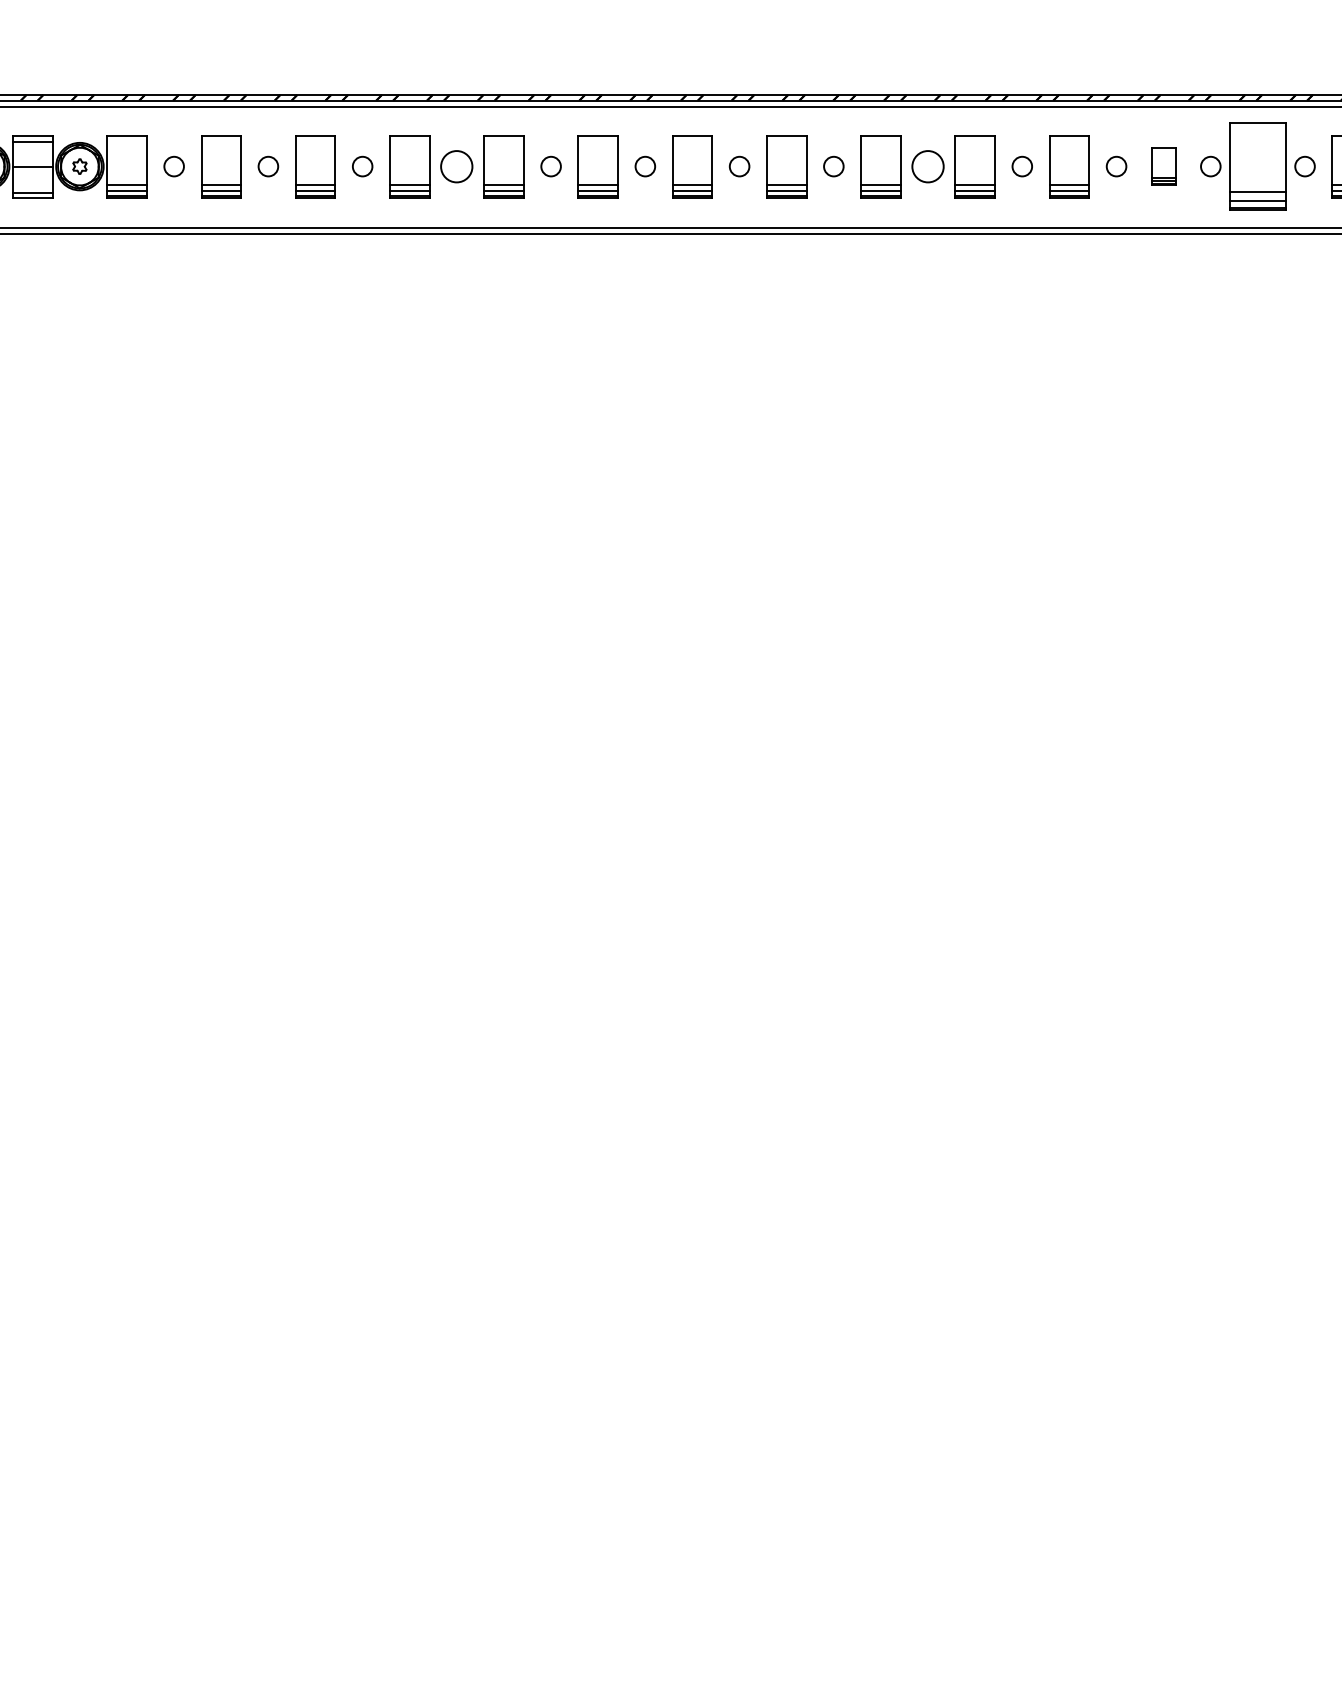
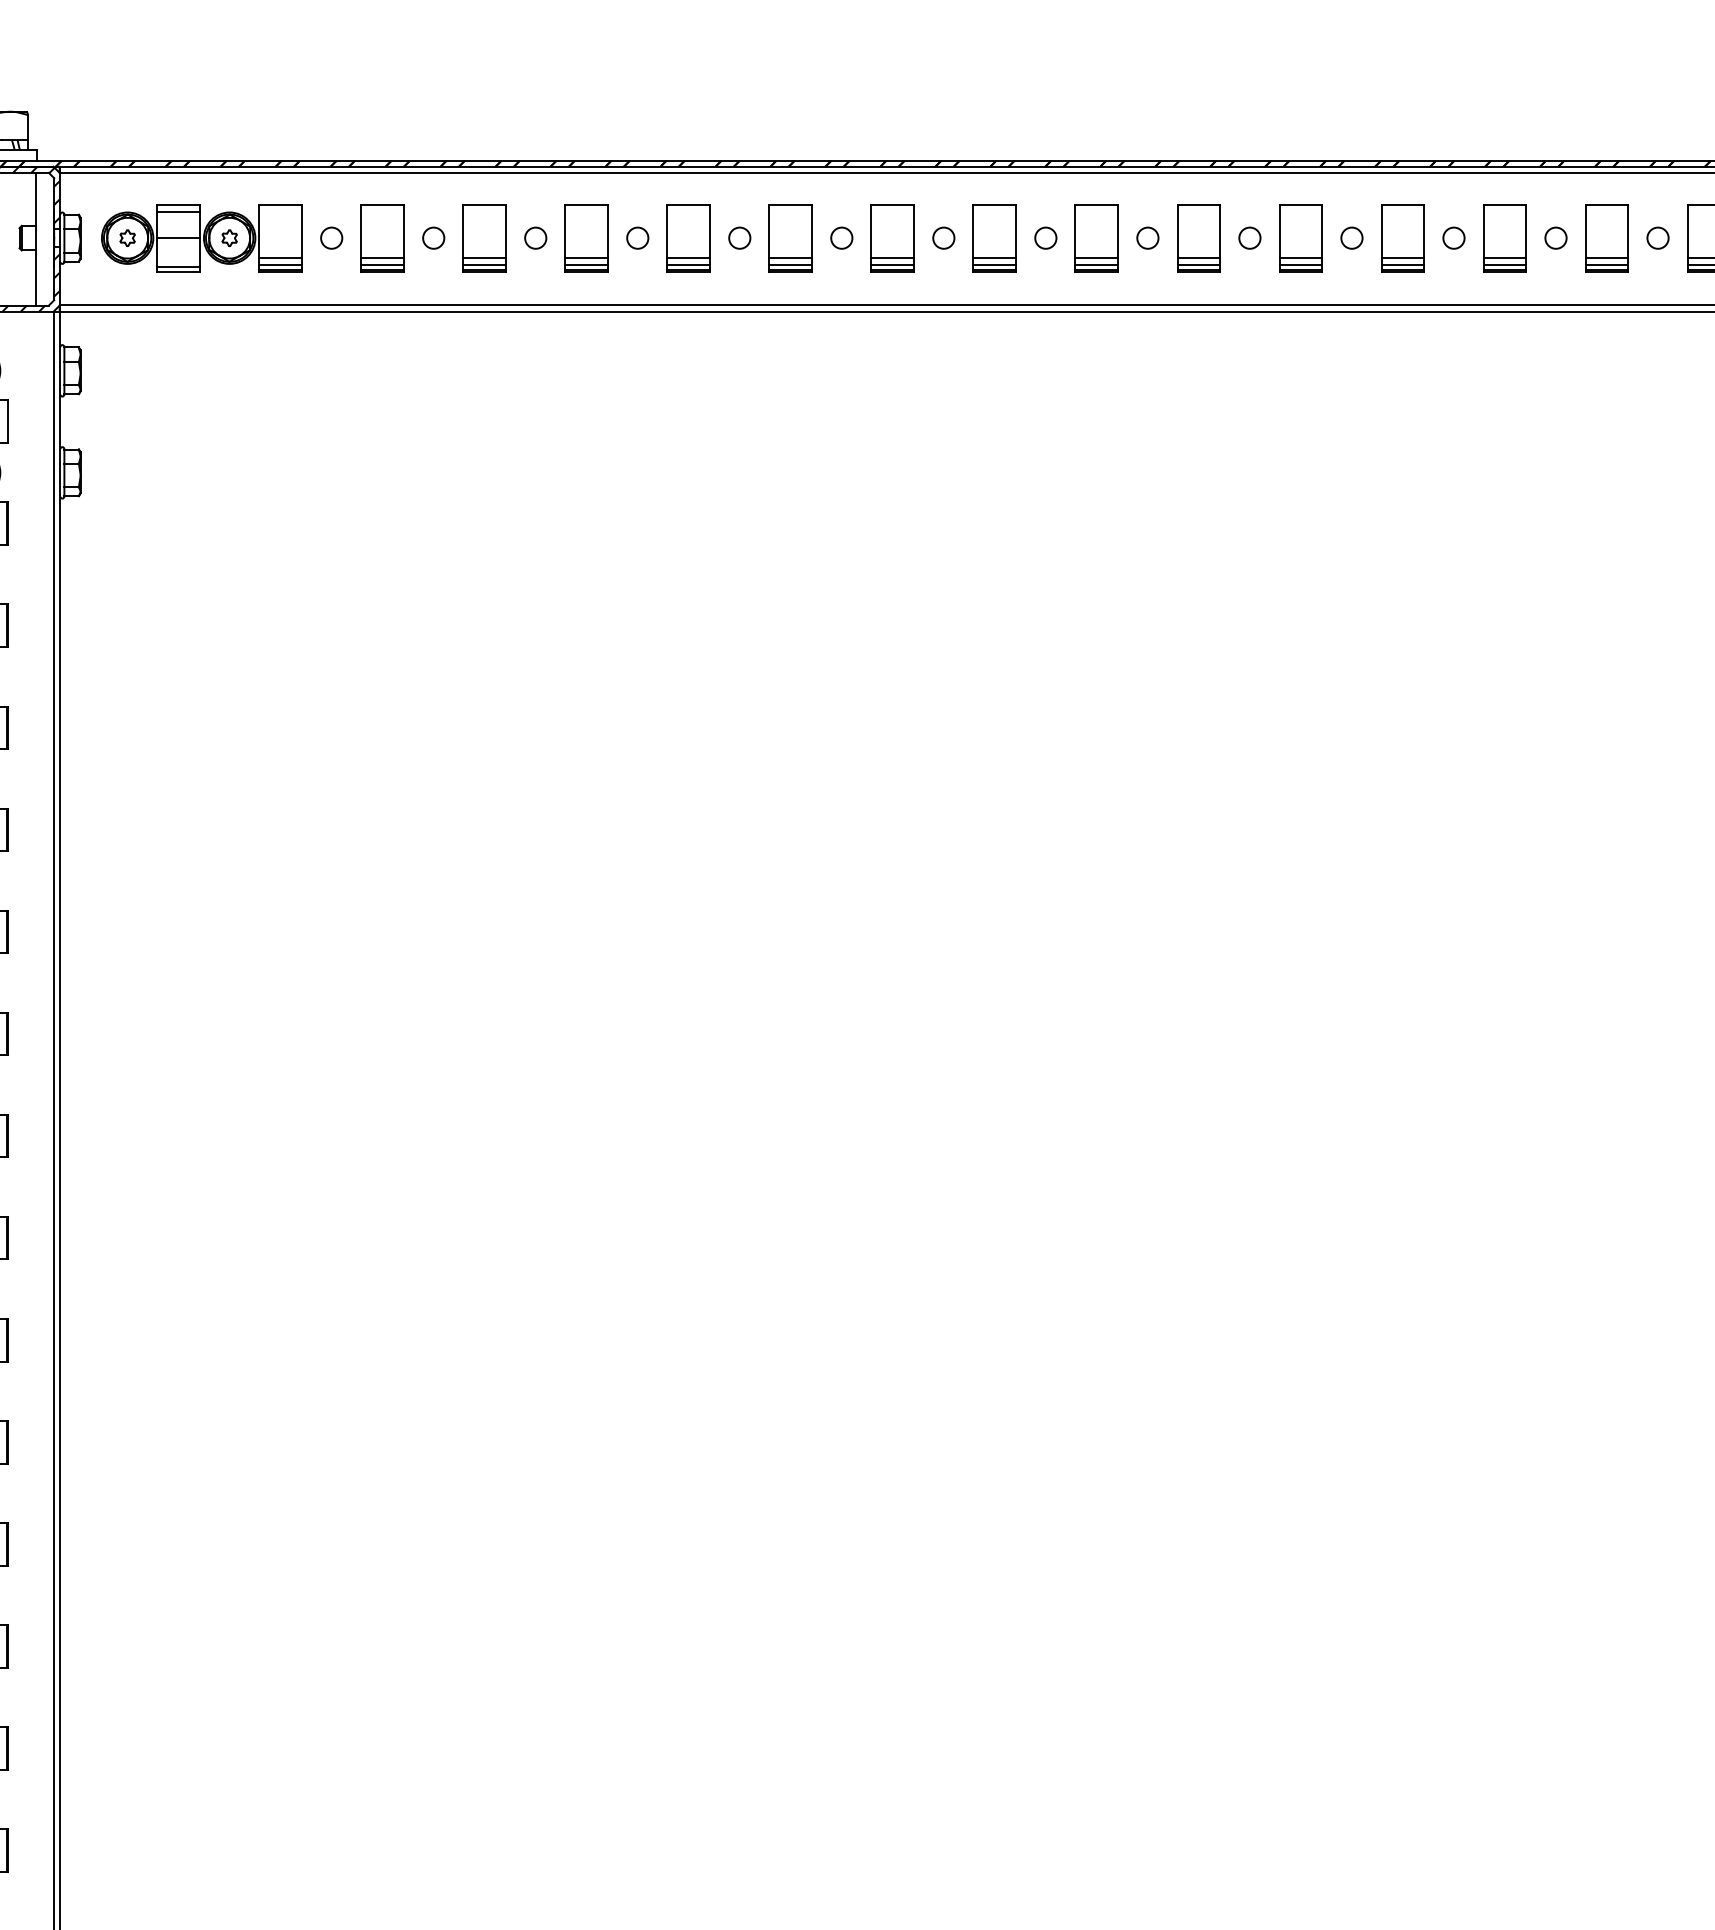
circle: (456, 165) -> (637, 237), size x0.62
circle: (927, 165) -> (1147, 237), size x0.62
part: (1163, 166) -> (1402, 238), size x1.67
part: (1257, 166) -> (1504, 238), size x0.71

